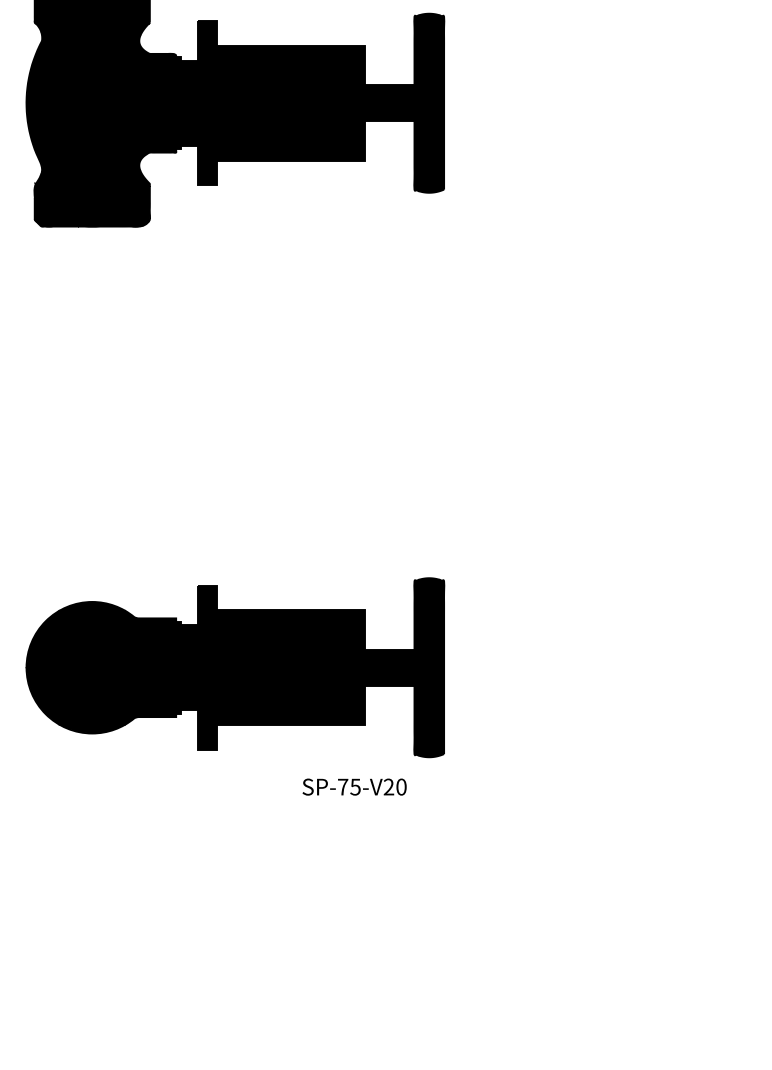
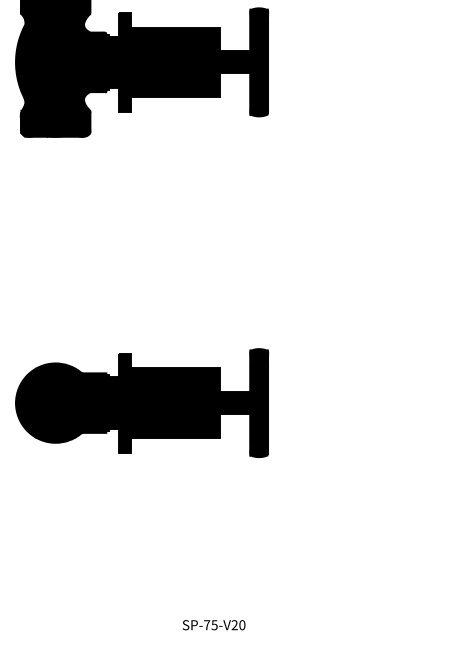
text: (353, 787) -> (213, 625), moved

